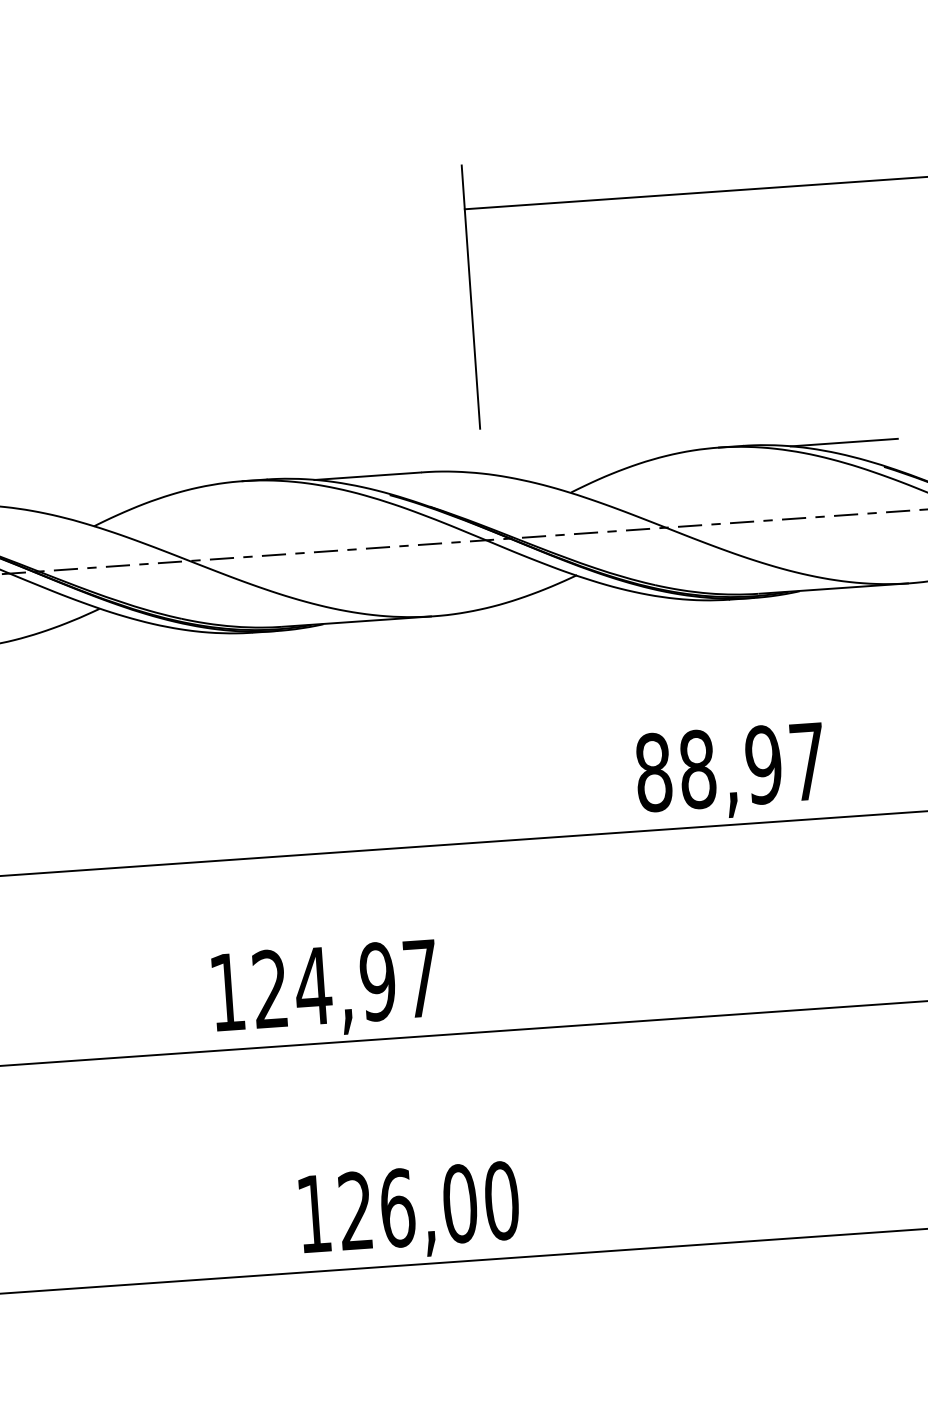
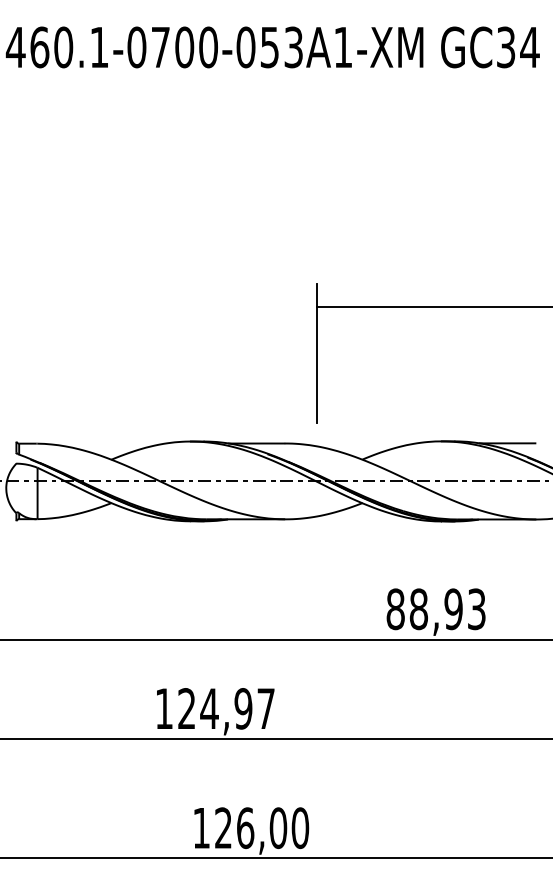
text: (807, 762) -> (476, 609), 88,97 -> 88,93

